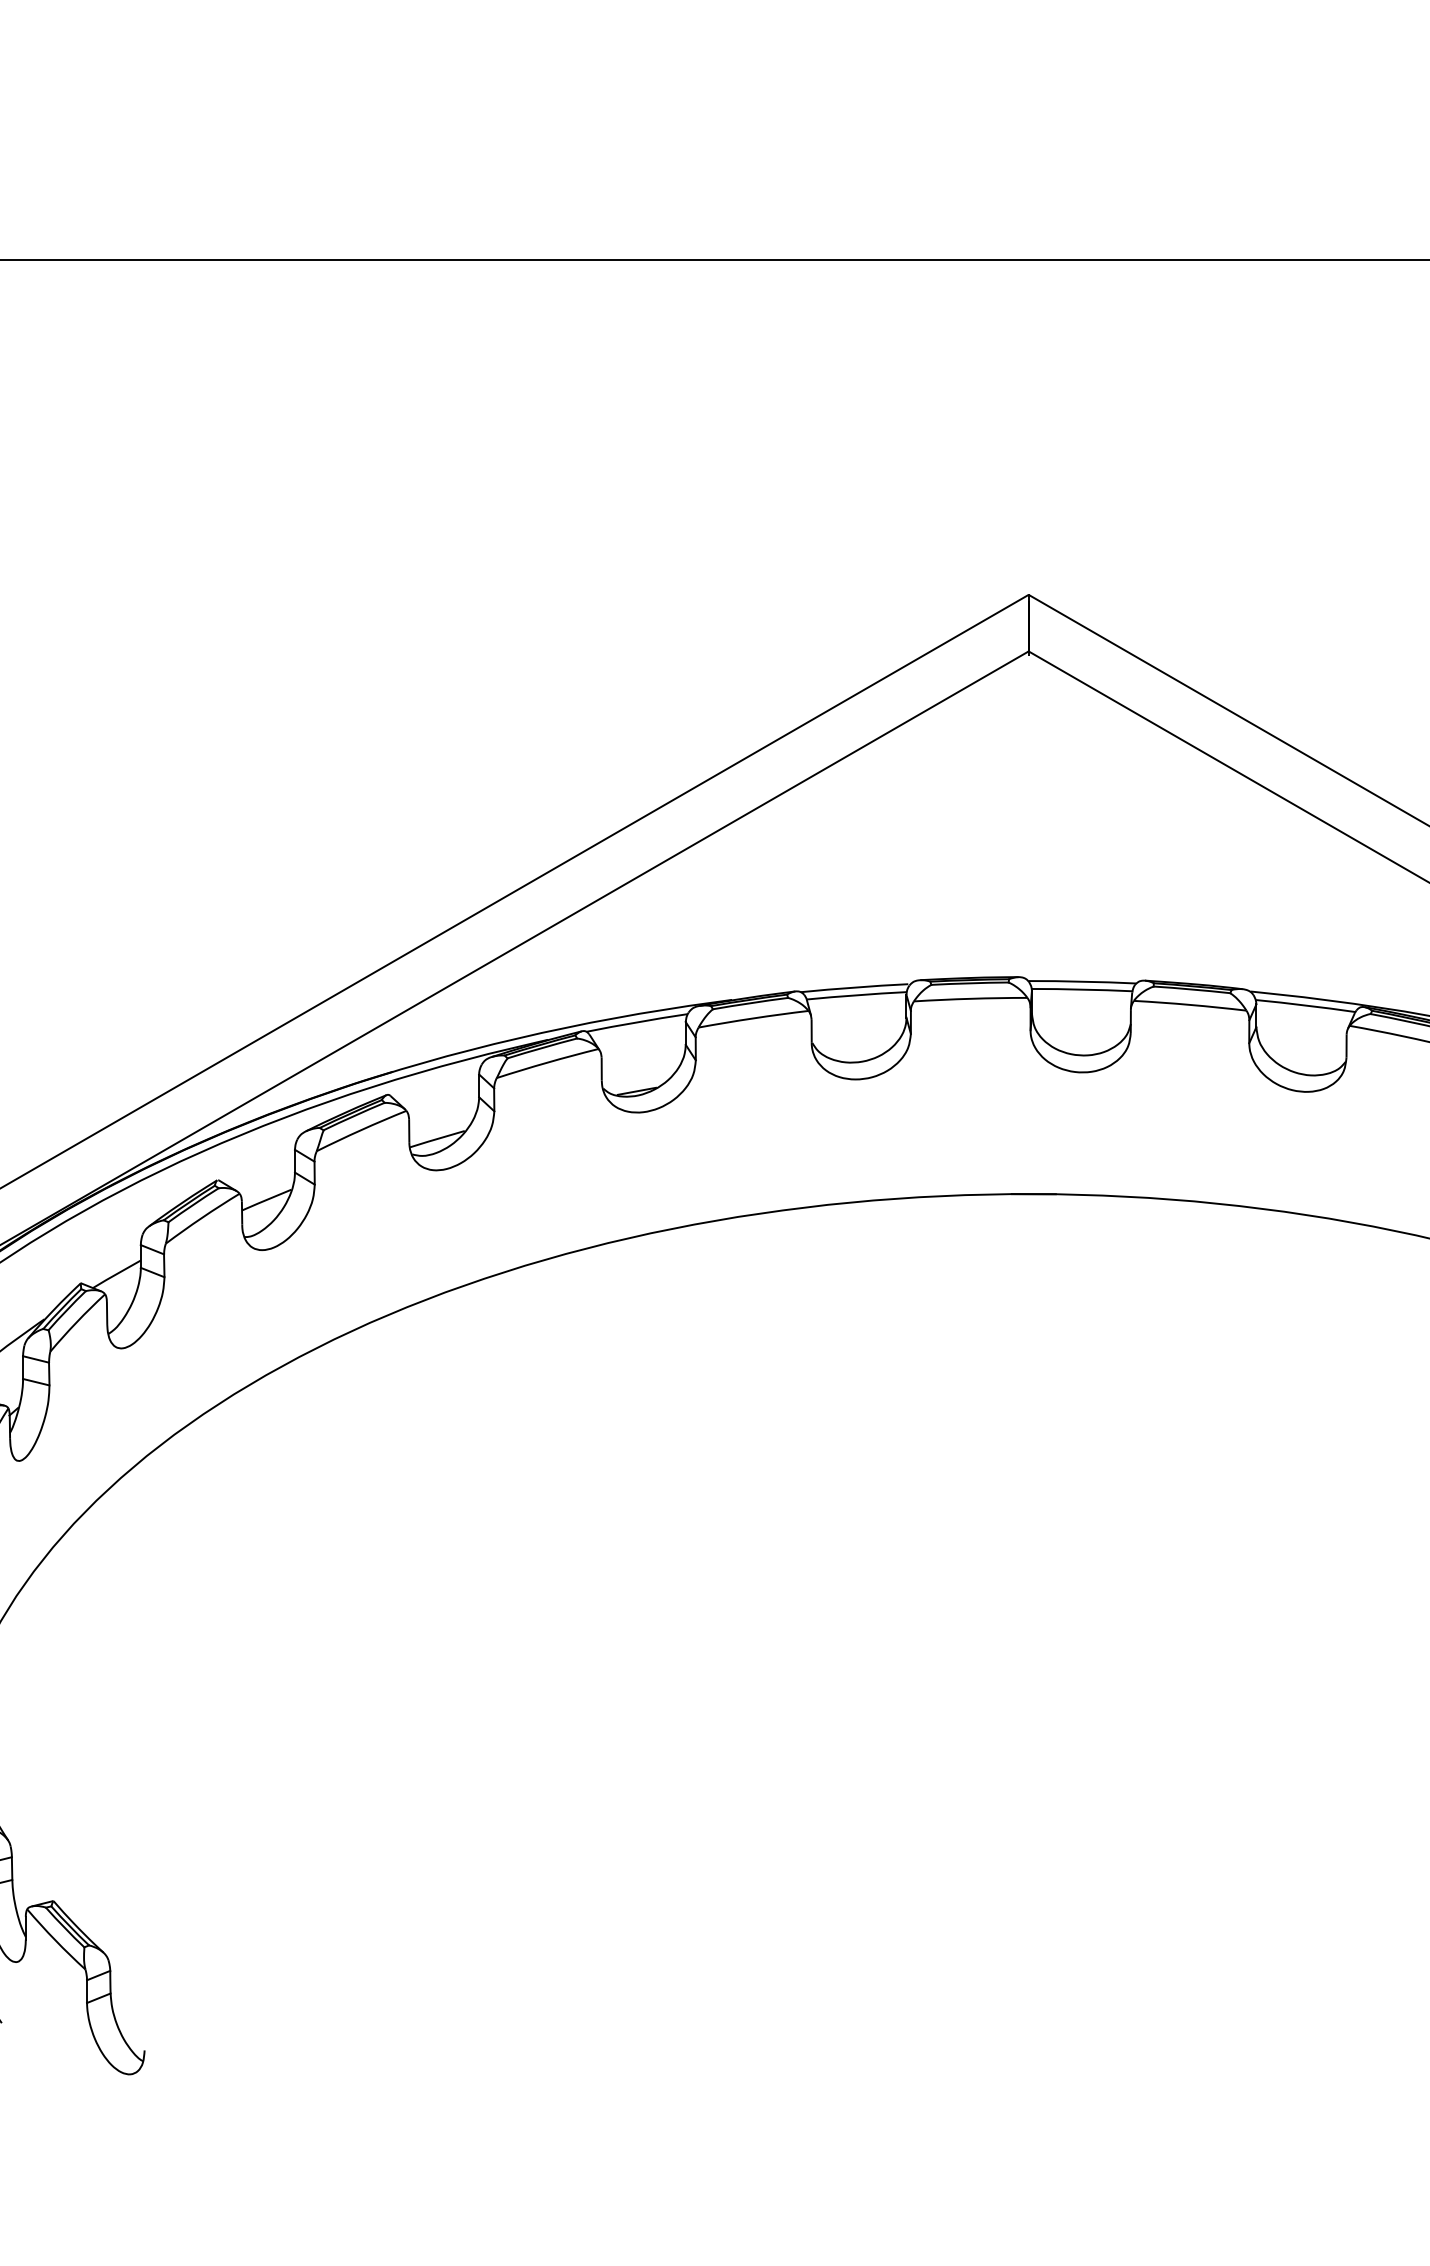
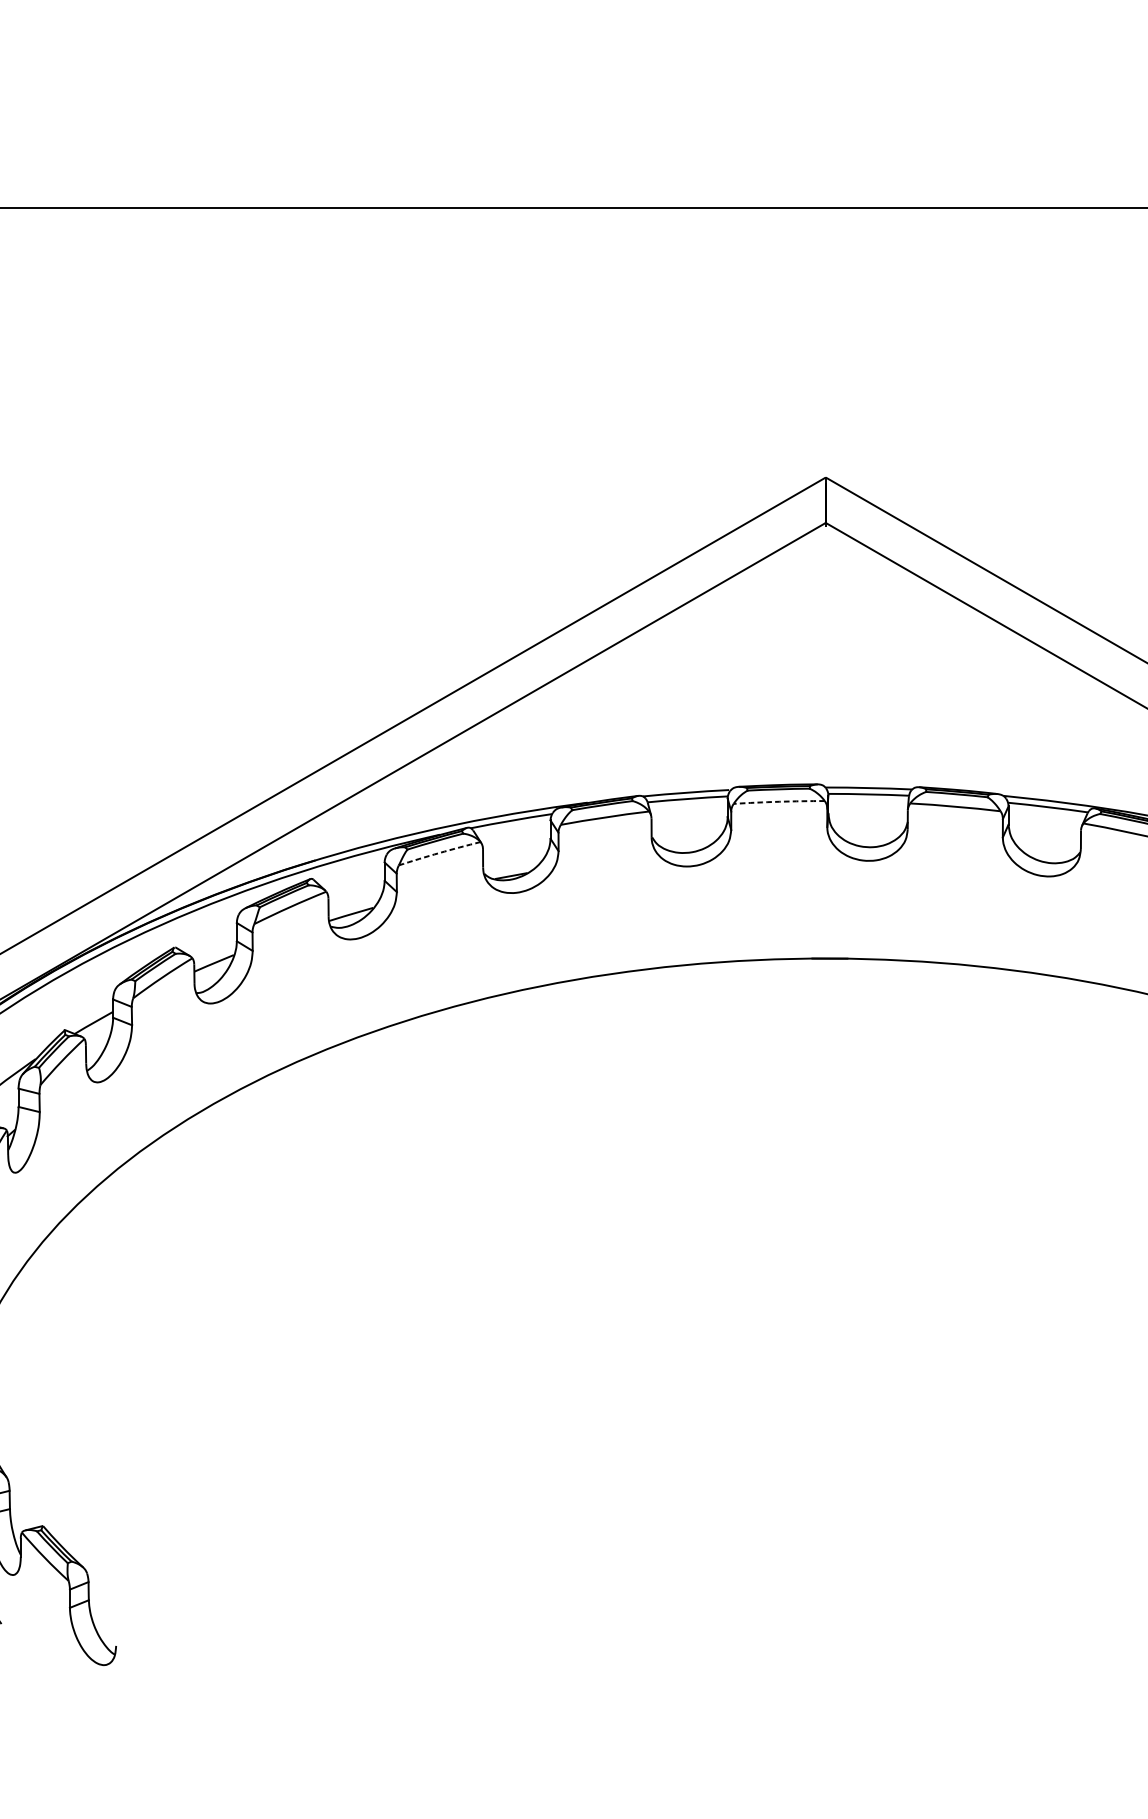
arc: (970, 998) -> (779, 801), solid -> dashed
arc: (547, 1062) -> (439, 852), solid -> dashed

